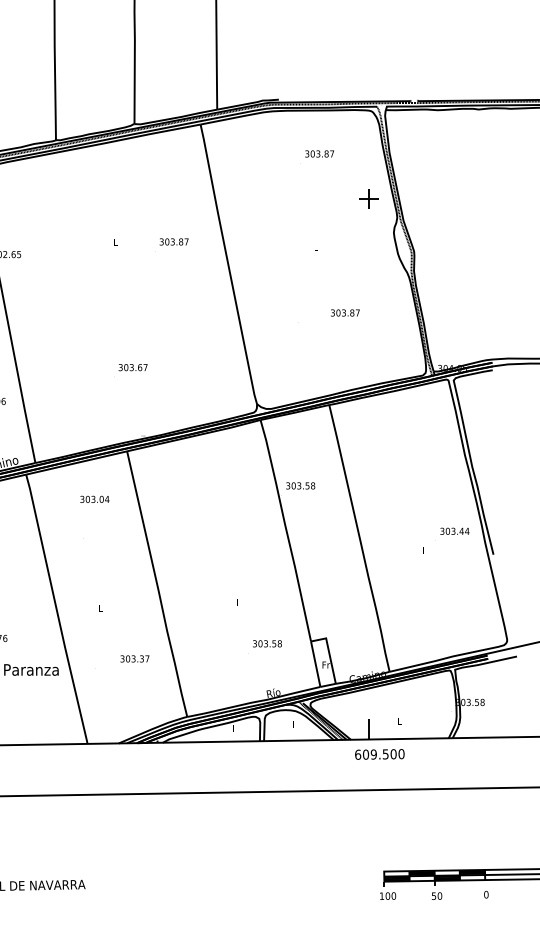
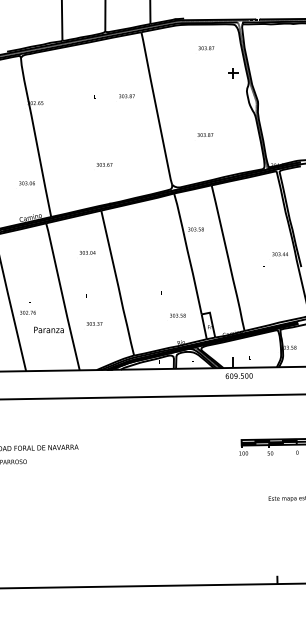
text: (345, 311) -> (205, 134), moved
text: (94, 498) -> (87, 252), moved
text: (134, 658) -> (94, 323), moved

